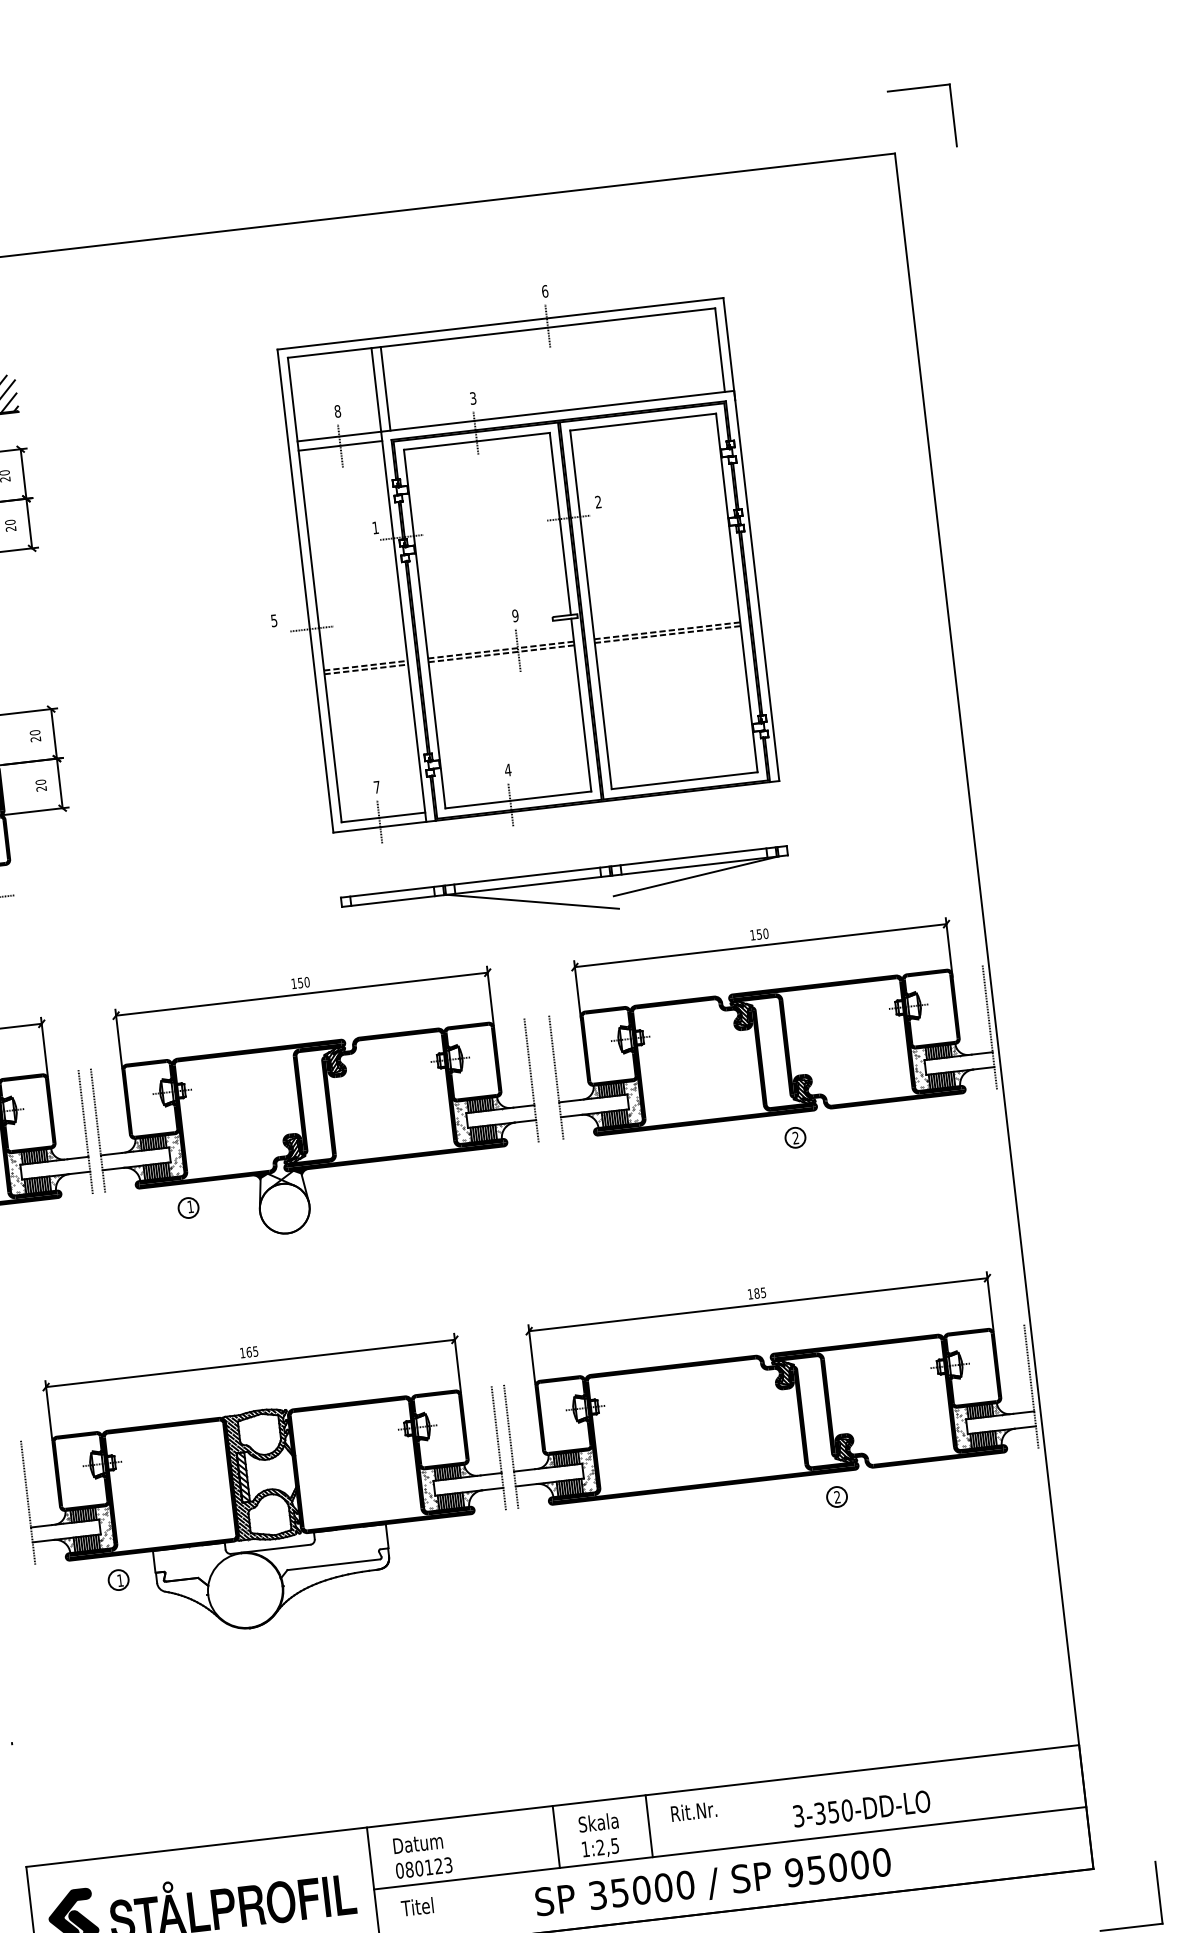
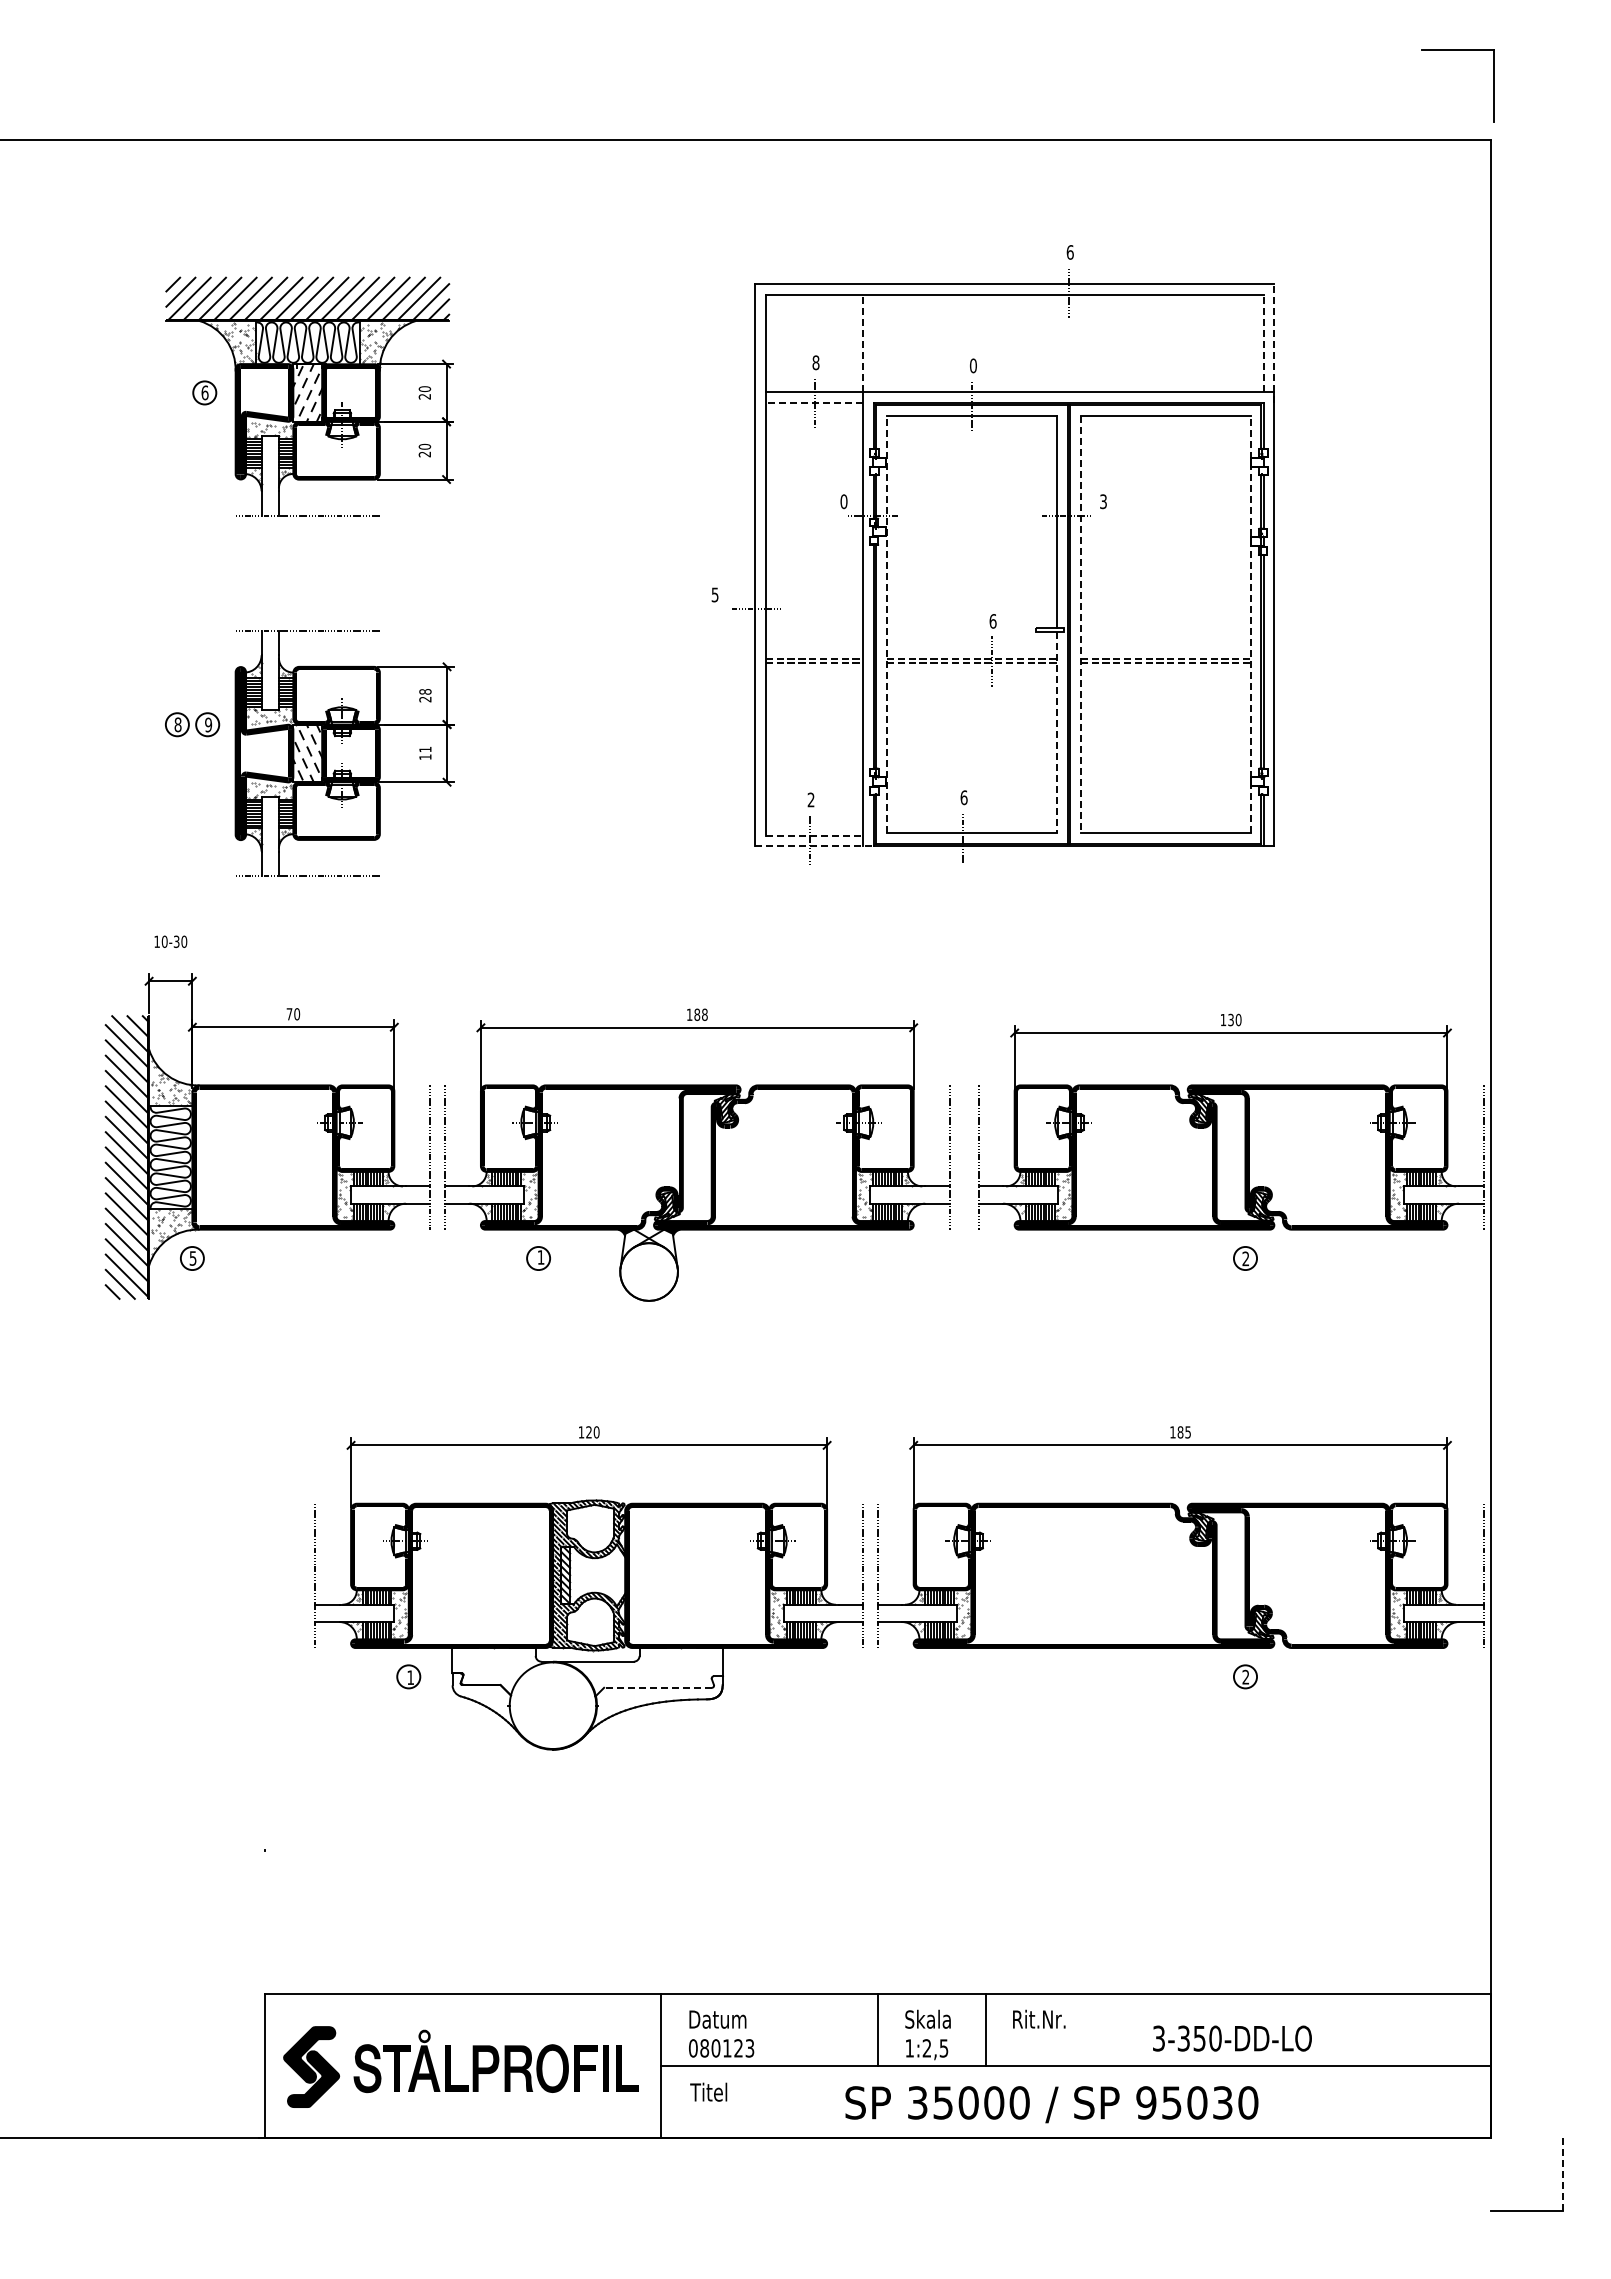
part: (918, 88) -> (1457, 50), moved
line: (729, 349) -> (1274, 343), solid -> dashed
line: (720, 350) -> (1263, 343), solid -> dashed
line: (385, 388) -> (874, 342), removed
line: (376, 390) -> (863, 343), solid -> dashed
text: (473, 398) -> (973, 365), 3 -> 0
line: (340, 445) -> (814, 402), solid -> dashed
text: (598, 502) -> (1103, 502), 2 -> 3
text: (375, 527) -> (843, 501), 1 -> 0
line: (736, 592) -> (1250, 624), solid -> dashed
line: (590, 609) -> (1080, 624), solid -> dashed
text: (515, 616) -> (992, 621), 9 -> 6
line: (425, 629) -> (887, 624), solid -> dashed
line: (580, 704) -> (1056, 732), solid -> dashed
text: (35, 732) -> (425, 691), 20 -> 28
text: (507, 770) -> (963, 797), 4 -> 6
text: (41, 785) -> (425, 753), 20 -> 11
text: (376, 786) -> (810, 799), 7 -> 2
line: (383, 817) -> (814, 835), solid -> dashed
line: (384, 826) -> (814, 846), solid -> dashed
part: (565, 903) -> (1012, 958), removed
text: (758, 934) -> (1230, 1019), 150 -> 130
text: (303, 982) -> (700, 1014), 150 -> 188
text: (252, 1352) -> (592, 1432), 165 -> 120
line: (334, 1564) -> (658, 1687), solid -> dashed
text: (859, 1864) -> (1222, 2102), 95000 -> 95030
line: (1158, 1892) -> (1562, 2174), solid -> dashed

